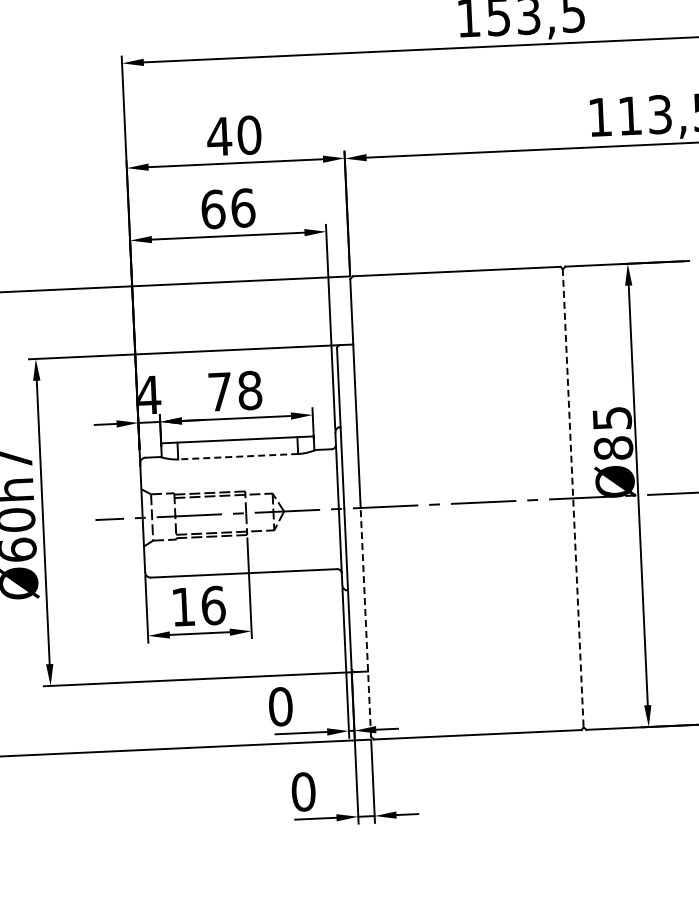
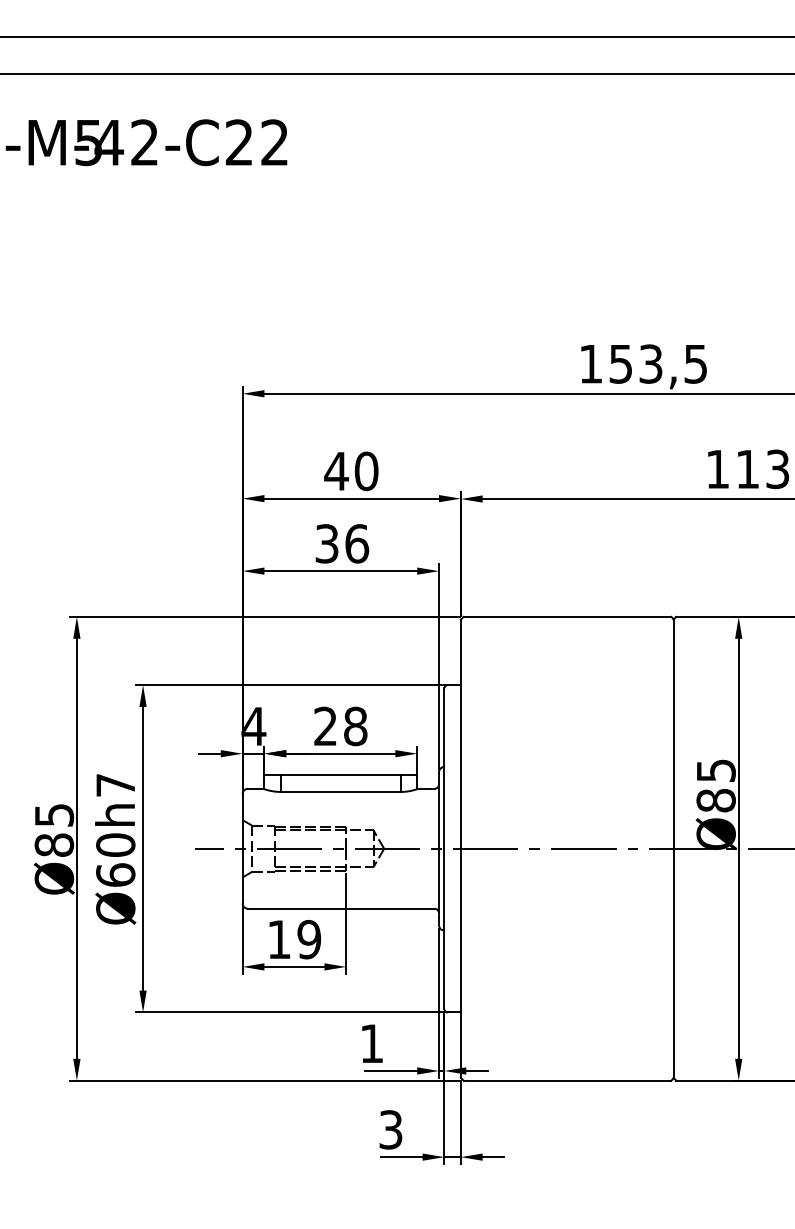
text: (213, 209) -> (327, 543), 66 -> 36
text: (219, 391) -> (325, 725), 78 -> 28
line: (237, 456) -> (340, 791), dashed -> solid
line: (573, 498) -> (673, 848), dashed -> solid
text: (213, 605) -> (309, 939), 16 -> 19
line: (365, 622) -> (460, 963), dashed -> solid
text: (280, 706) -> (371, 1043), 0 -> 1
text: (303, 791) -> (390, 1129), 0 -> 3

